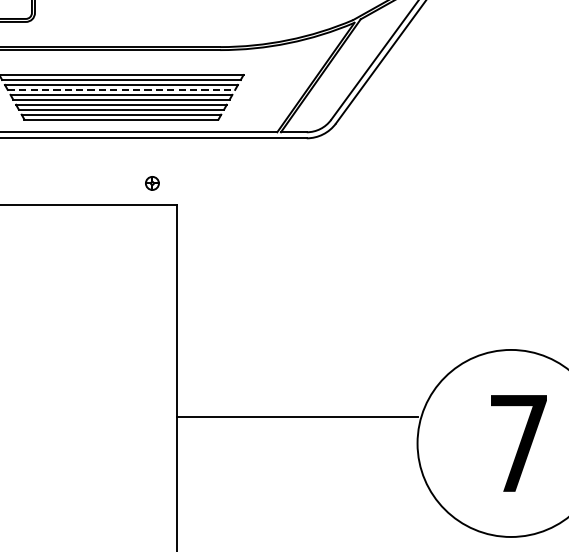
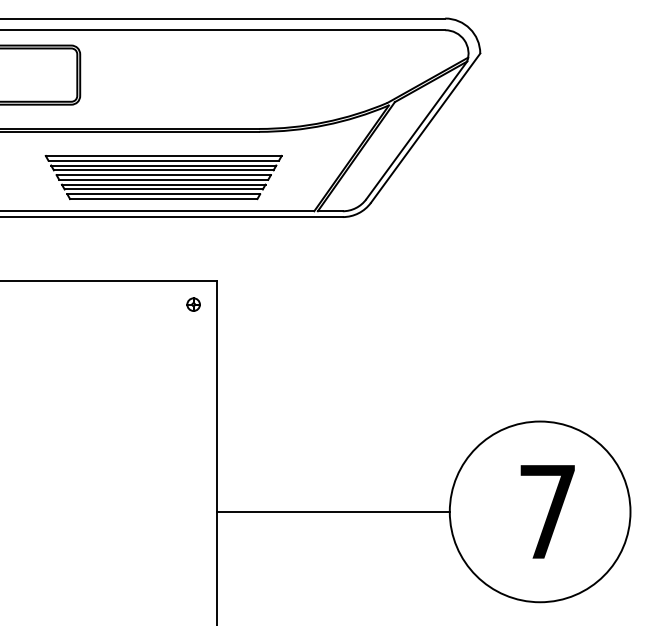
line: (121, 90) -> (163, 170), dashed -> solid
part: (152, 183) -> (193, 304), moved
line: (297, 416) -> (333, 511), moved

